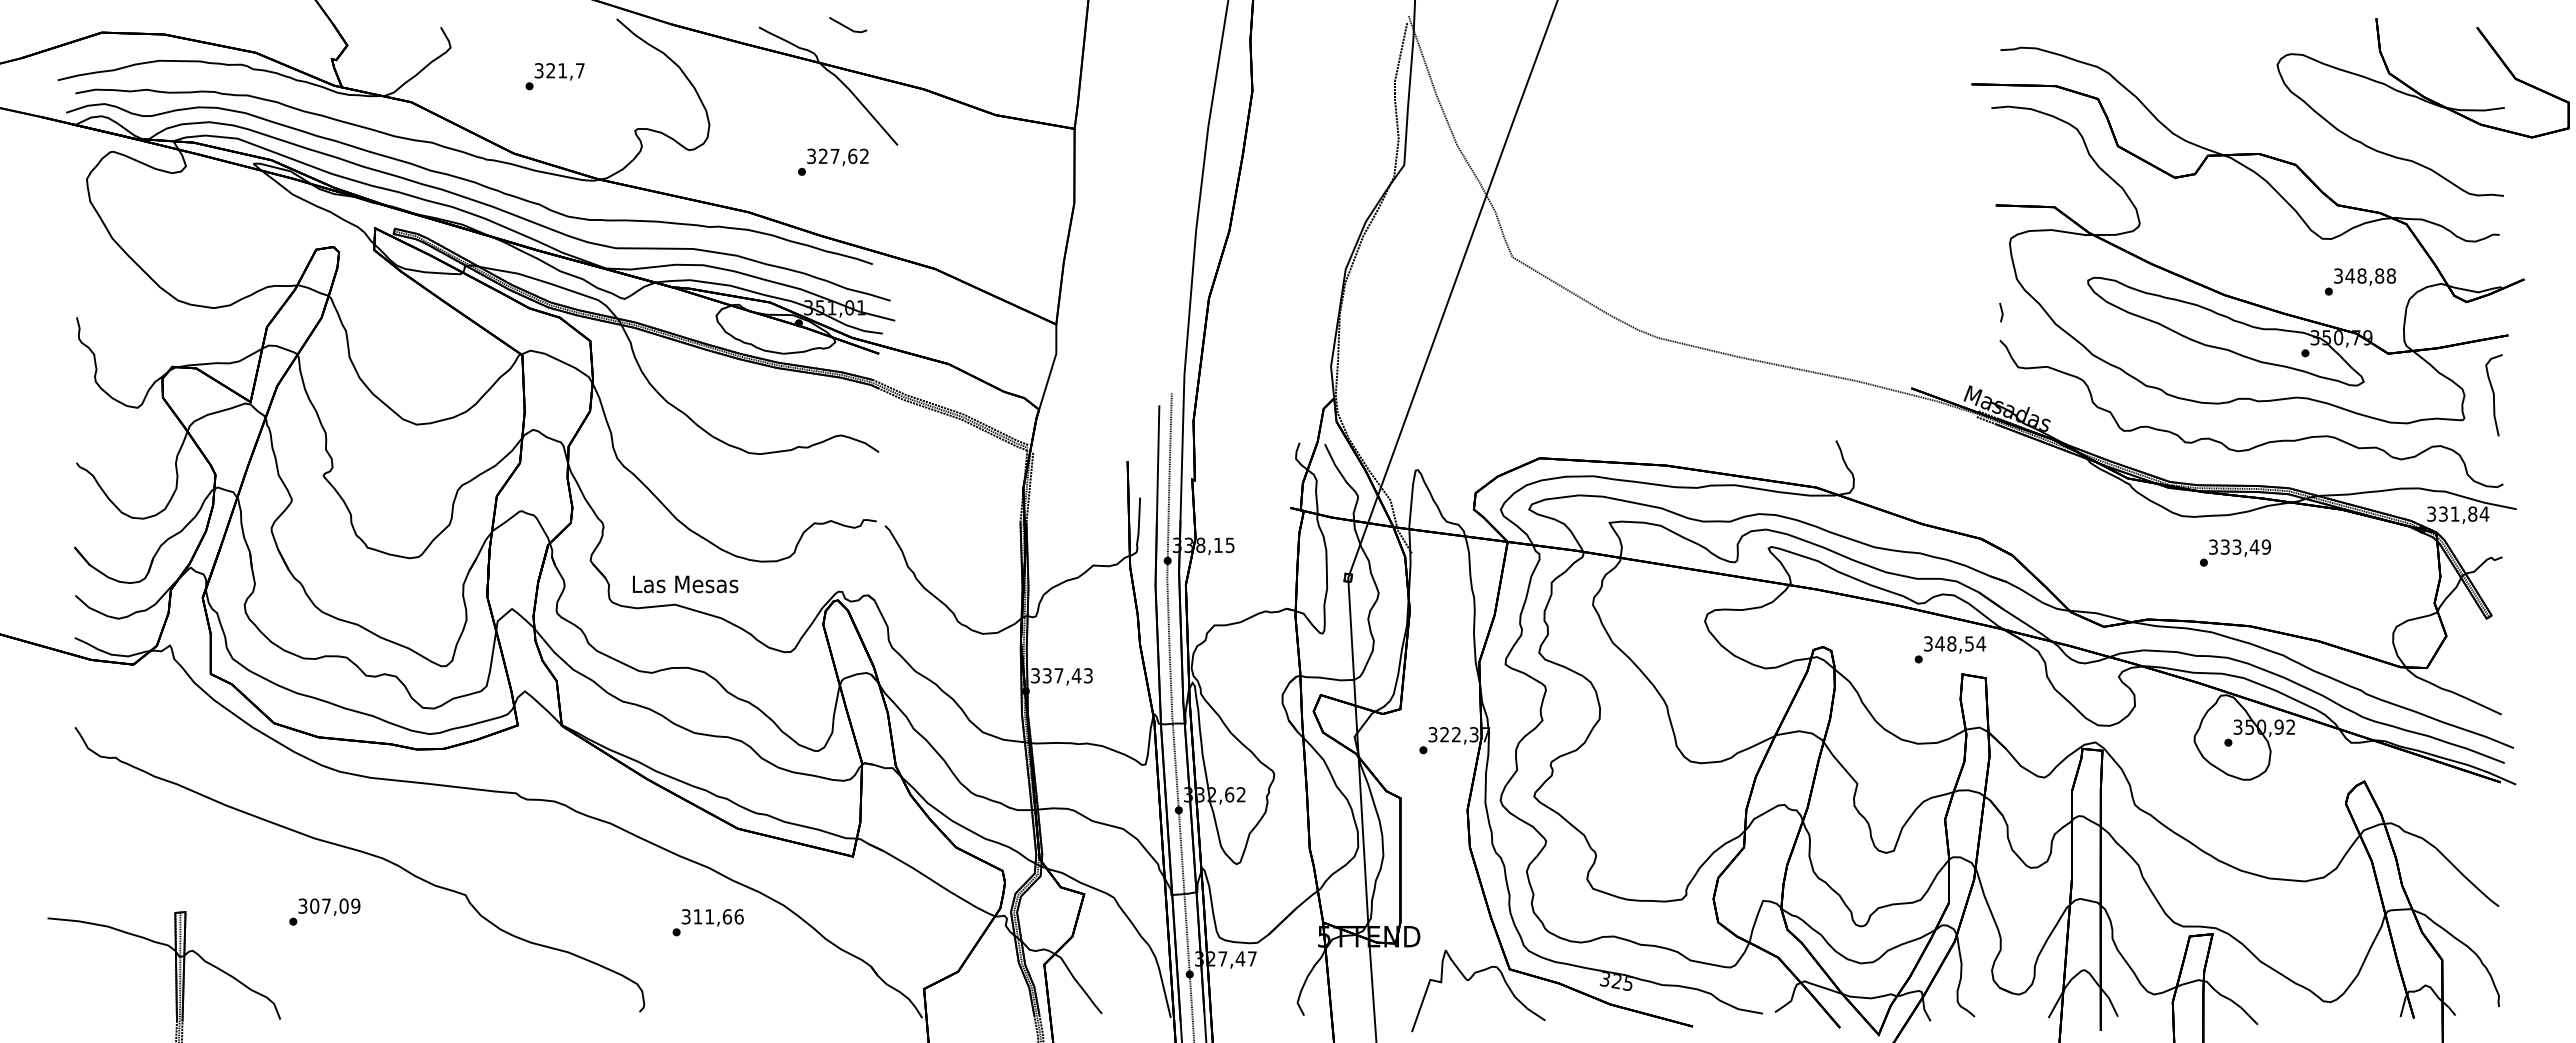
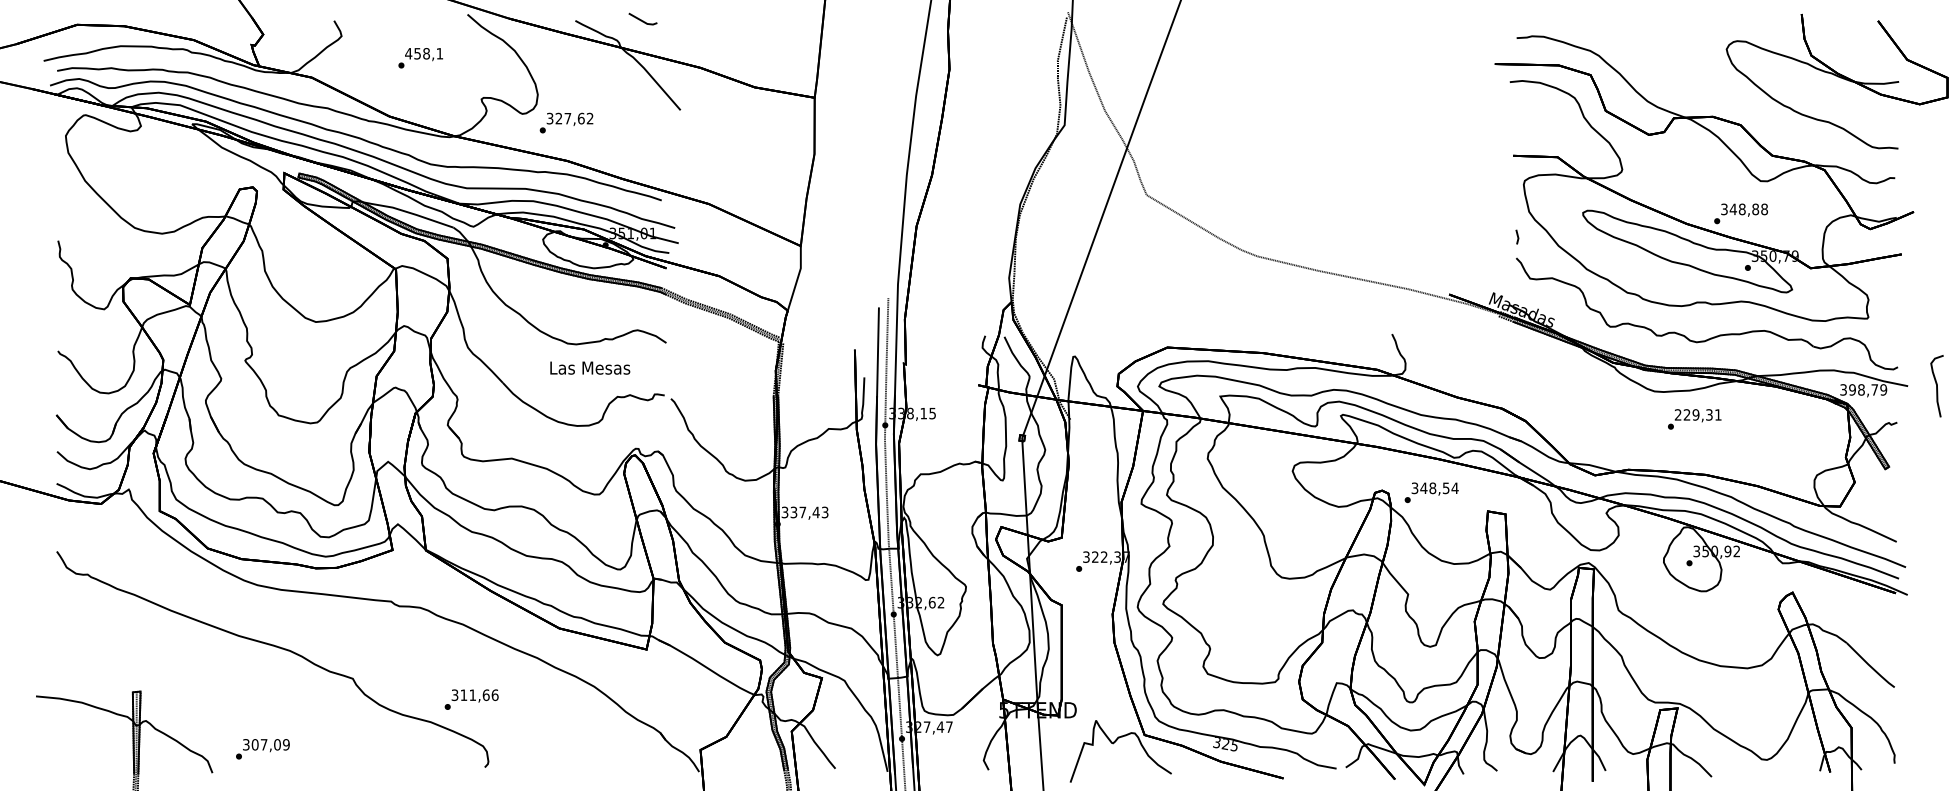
text: (559, 70) -> (424, 53), 321,7 -> 458,1
text: (833, 161) -> (566, 122), moved
text: (2360, 281) -> (1741, 213), moved
curve: (2493, 395) -> (1936, 386), moved
text: (2463, 513) -> (1867, 389), 331,84 -> 398,79
text: (2239, 546) -> (1697, 414), 333,49 -> 229,31
text: (685, 584) -> (590, 368), moved
text: (1950, 649) -> (1431, 492), moved
text: (324, 911) -> (262, 748), moved
text: (707, 922) -> (471, 699), moved

